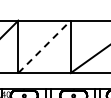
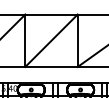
line: (44, 46) -> (51, 40), dashed -> solid

